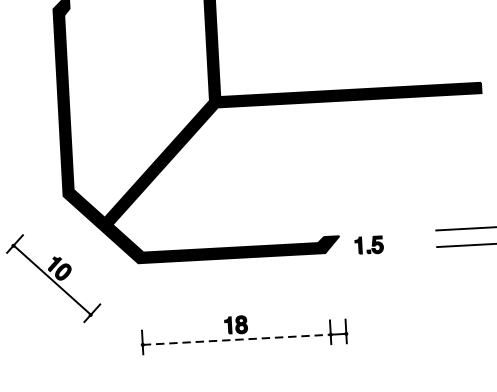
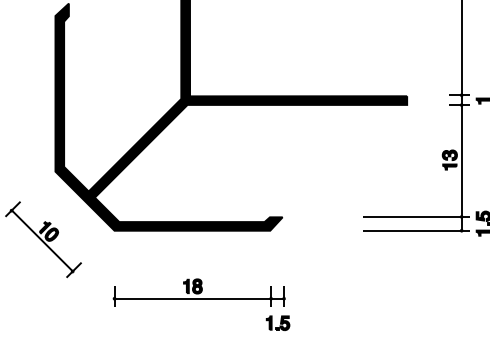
part: (368, 244) -> (277, 322), moved
line: (236, 339) -> (192, 298), dashed -> solid

